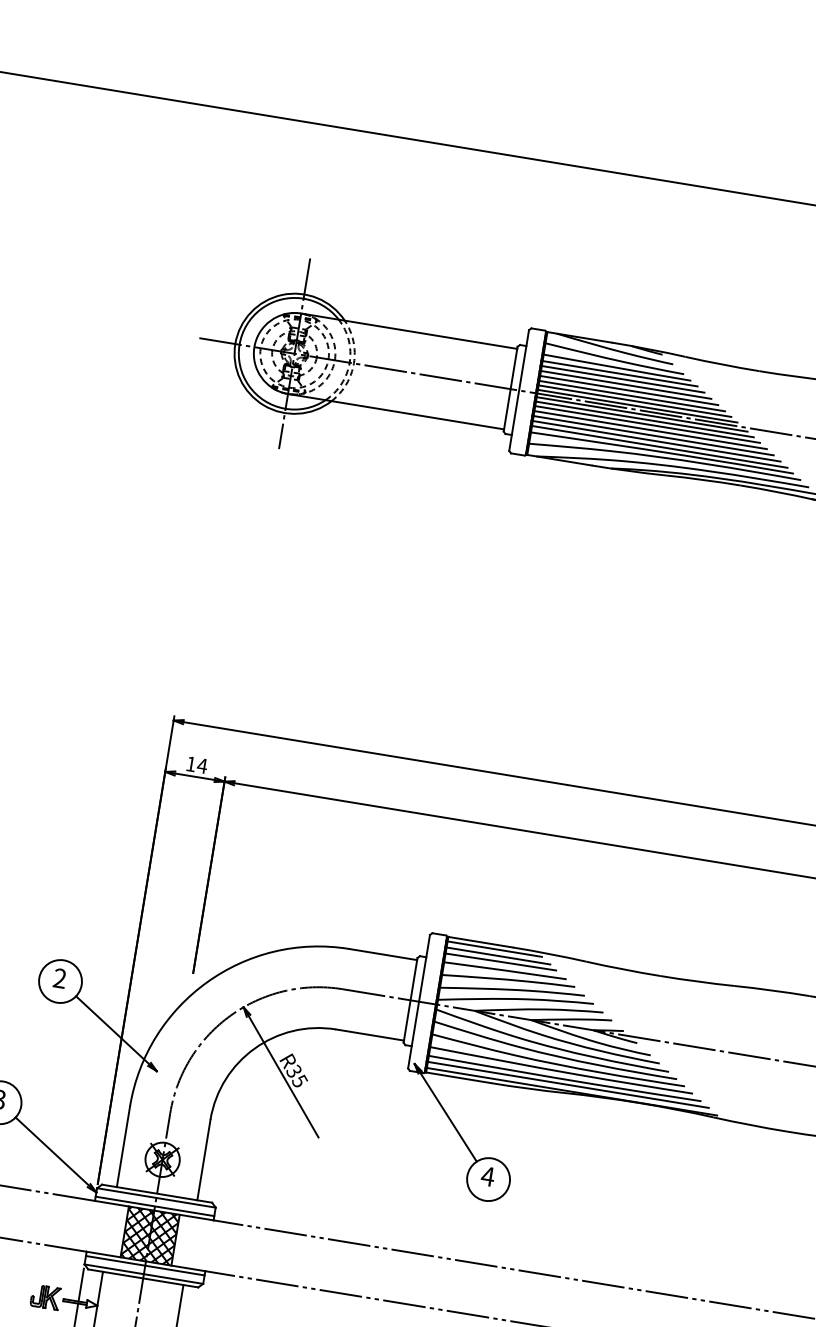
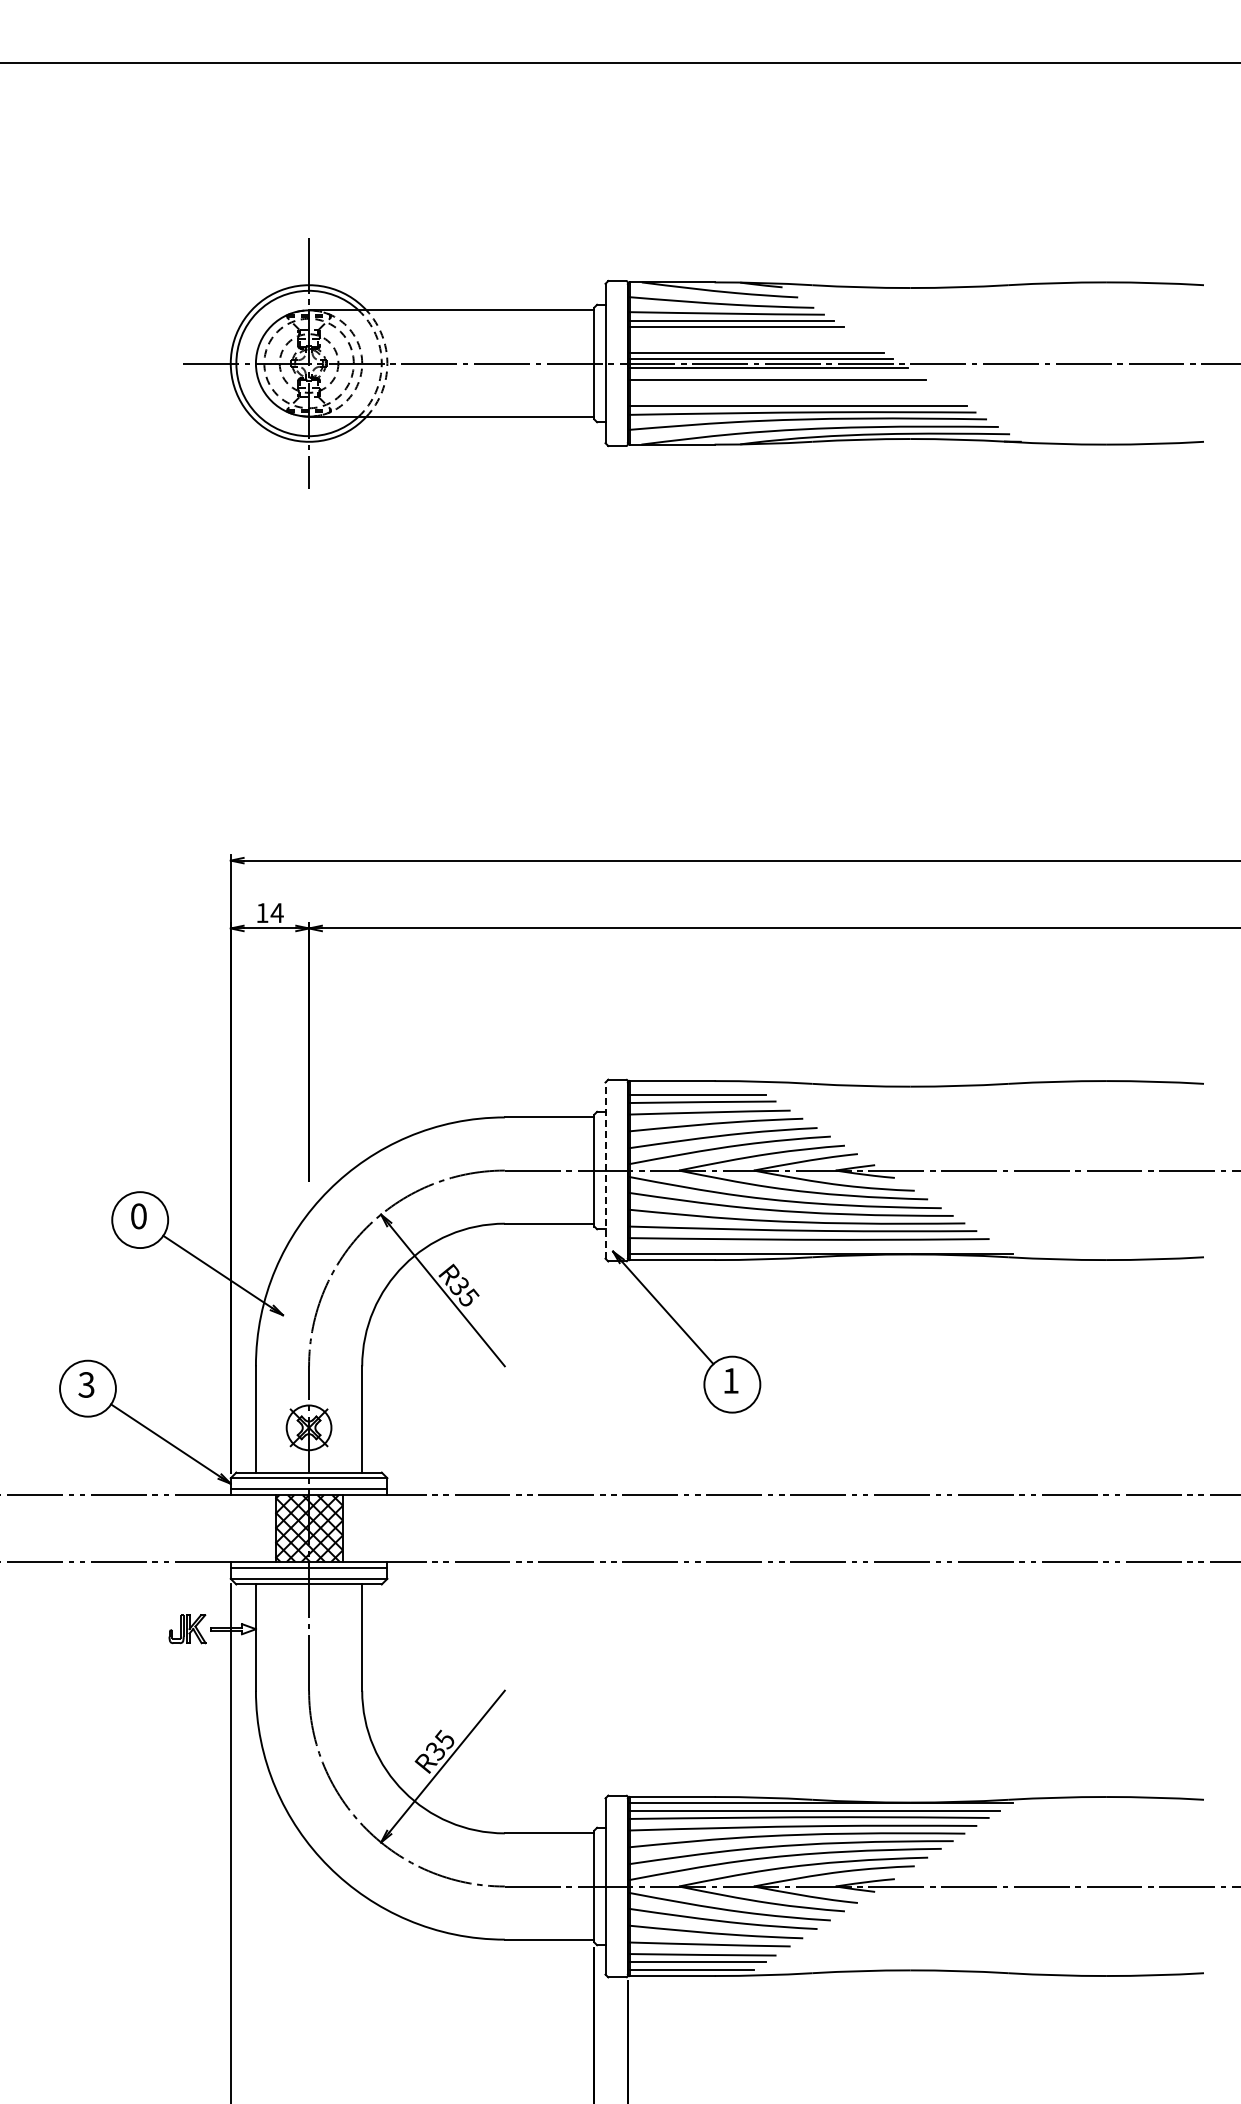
line: (625, 384) -> (740, 333), removed
line: (627, 390) -> (745, 340), removed
line: (631, 395) -> (750, 346), removed
line: (644, 419) -> (772, 374), removed
line: (649, 429) -> (781, 386), removed
line: (652, 435) -> (786, 393), removed
line: (655, 440) -> (791, 399), removed
line: (493, 949) -> (690, 1087), removed
text: (59, 978) -> (138, 1216), 2 -> 0
line: (419, 1001) -> (605, 1170), solid -> dashed
line: (567, 1085) -> (813, 1246), removed
text: (487, 1176) -> (730, 1380), 4 -> 1

